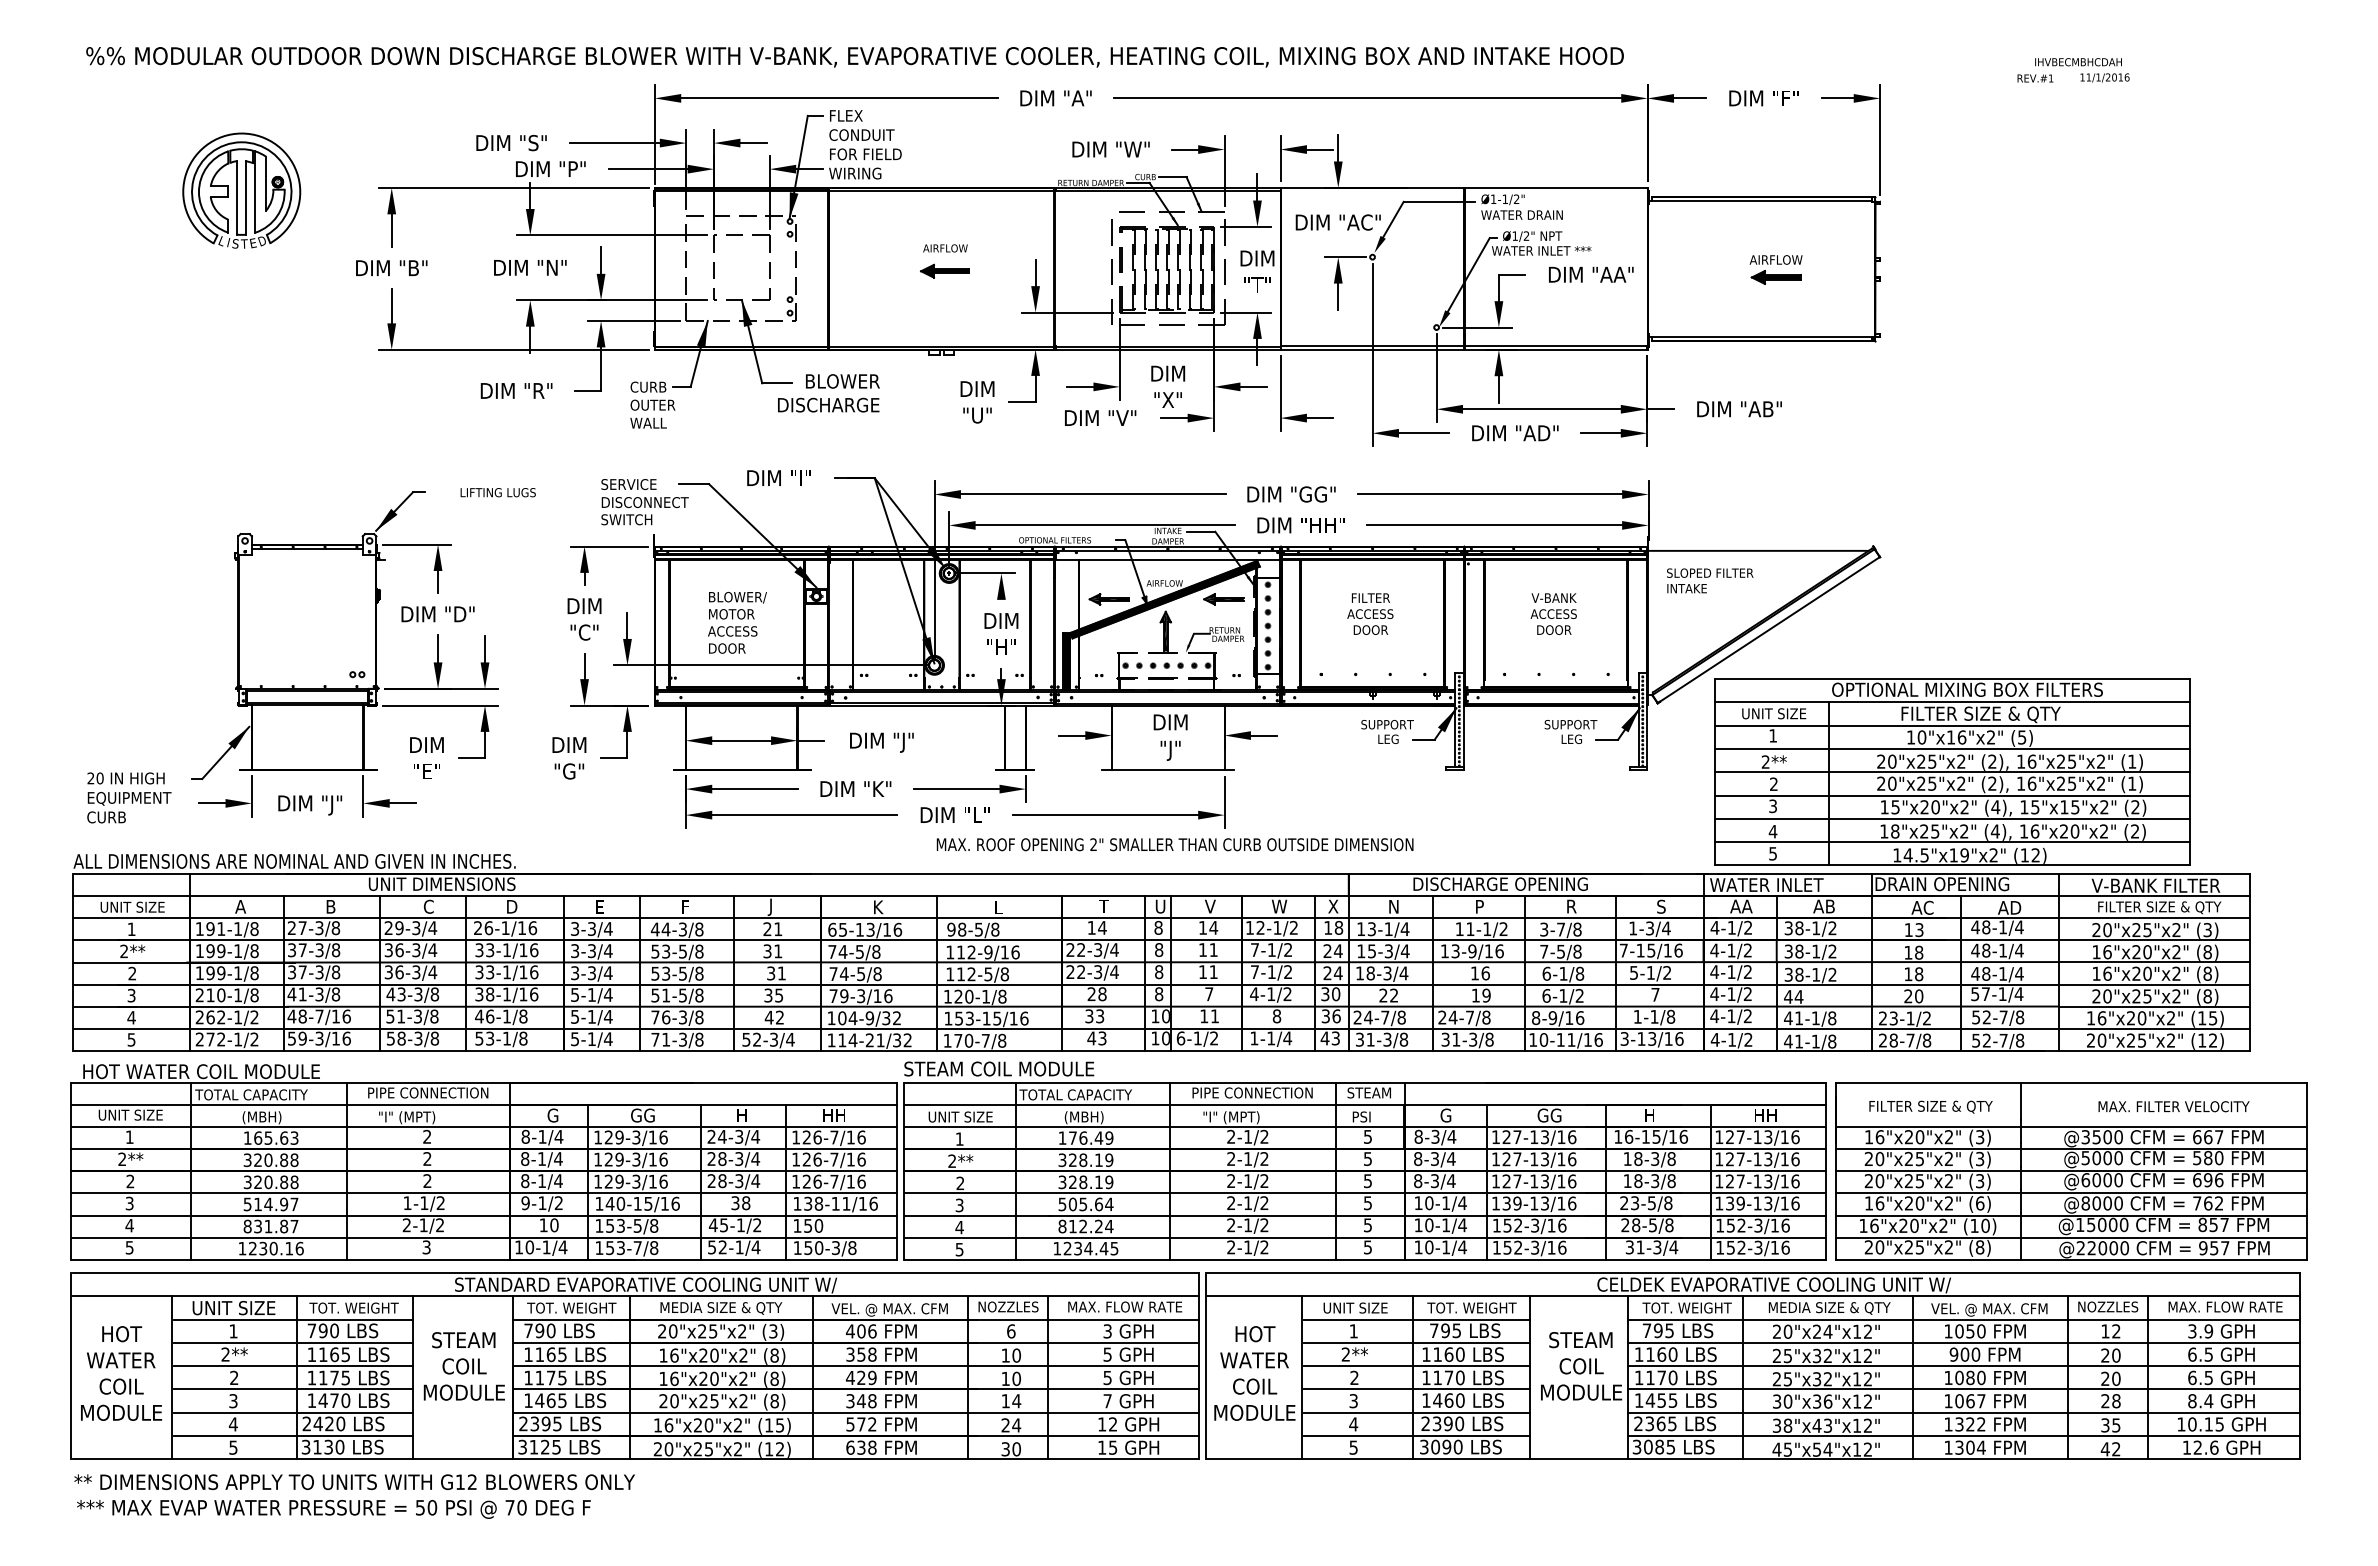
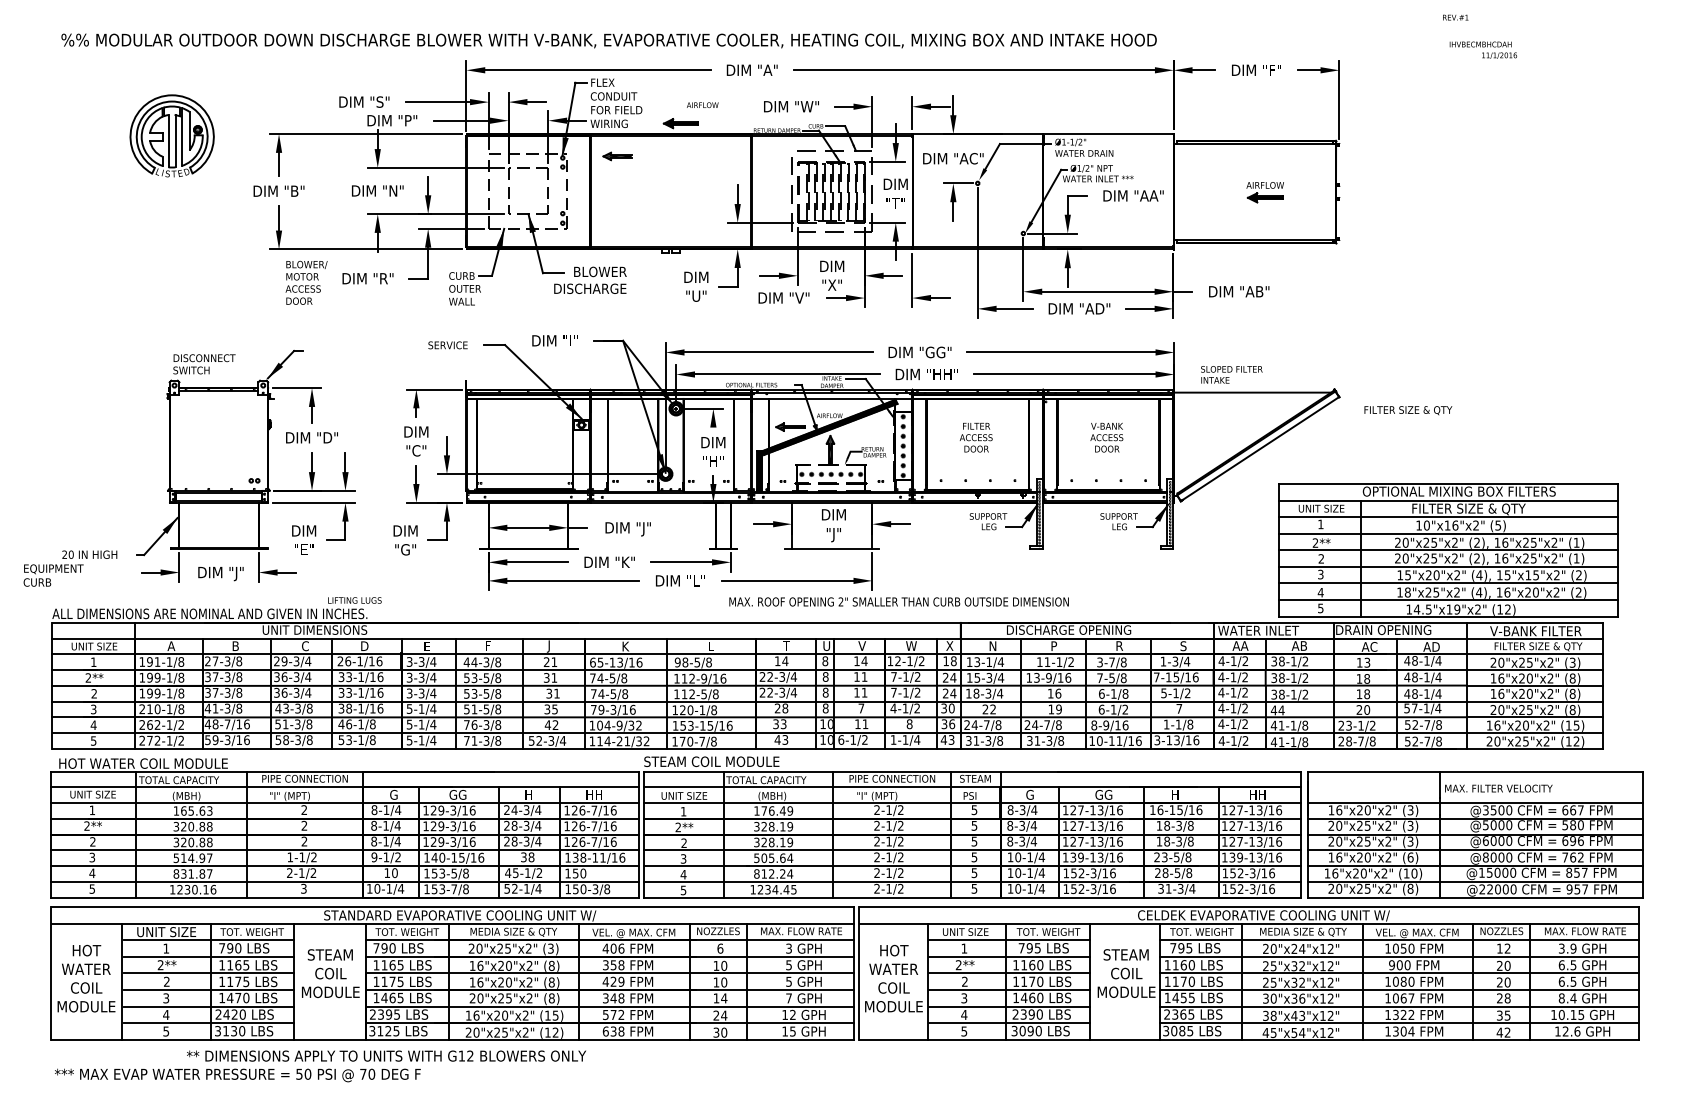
text: (2035, 78) -> (1455, 17), moved
text: (945, 248) -> (702, 105), moved
part: (944, 270) -> (680, 123), moved
text: (497, 492) -> (354, 600), moved
text: (644, 511) -> (204, 364), moved
text: (1710, 580) -> (1232, 374), moved
part: (1223, 599) -> (617, 156), moved
text: (737, 622) -> (306, 282), moved
part: (1952, 771) -> (1448, 549), moved
text: (129, 807) -> (53, 575), moved
text: (1174, 844) -> (898, 601), moved
text: (1930, 1106) -> (1408, 410), moved
text: (2173, 1106) -> (1498, 788), moved
text: (354, 1482) -> (386, 1056), moved

